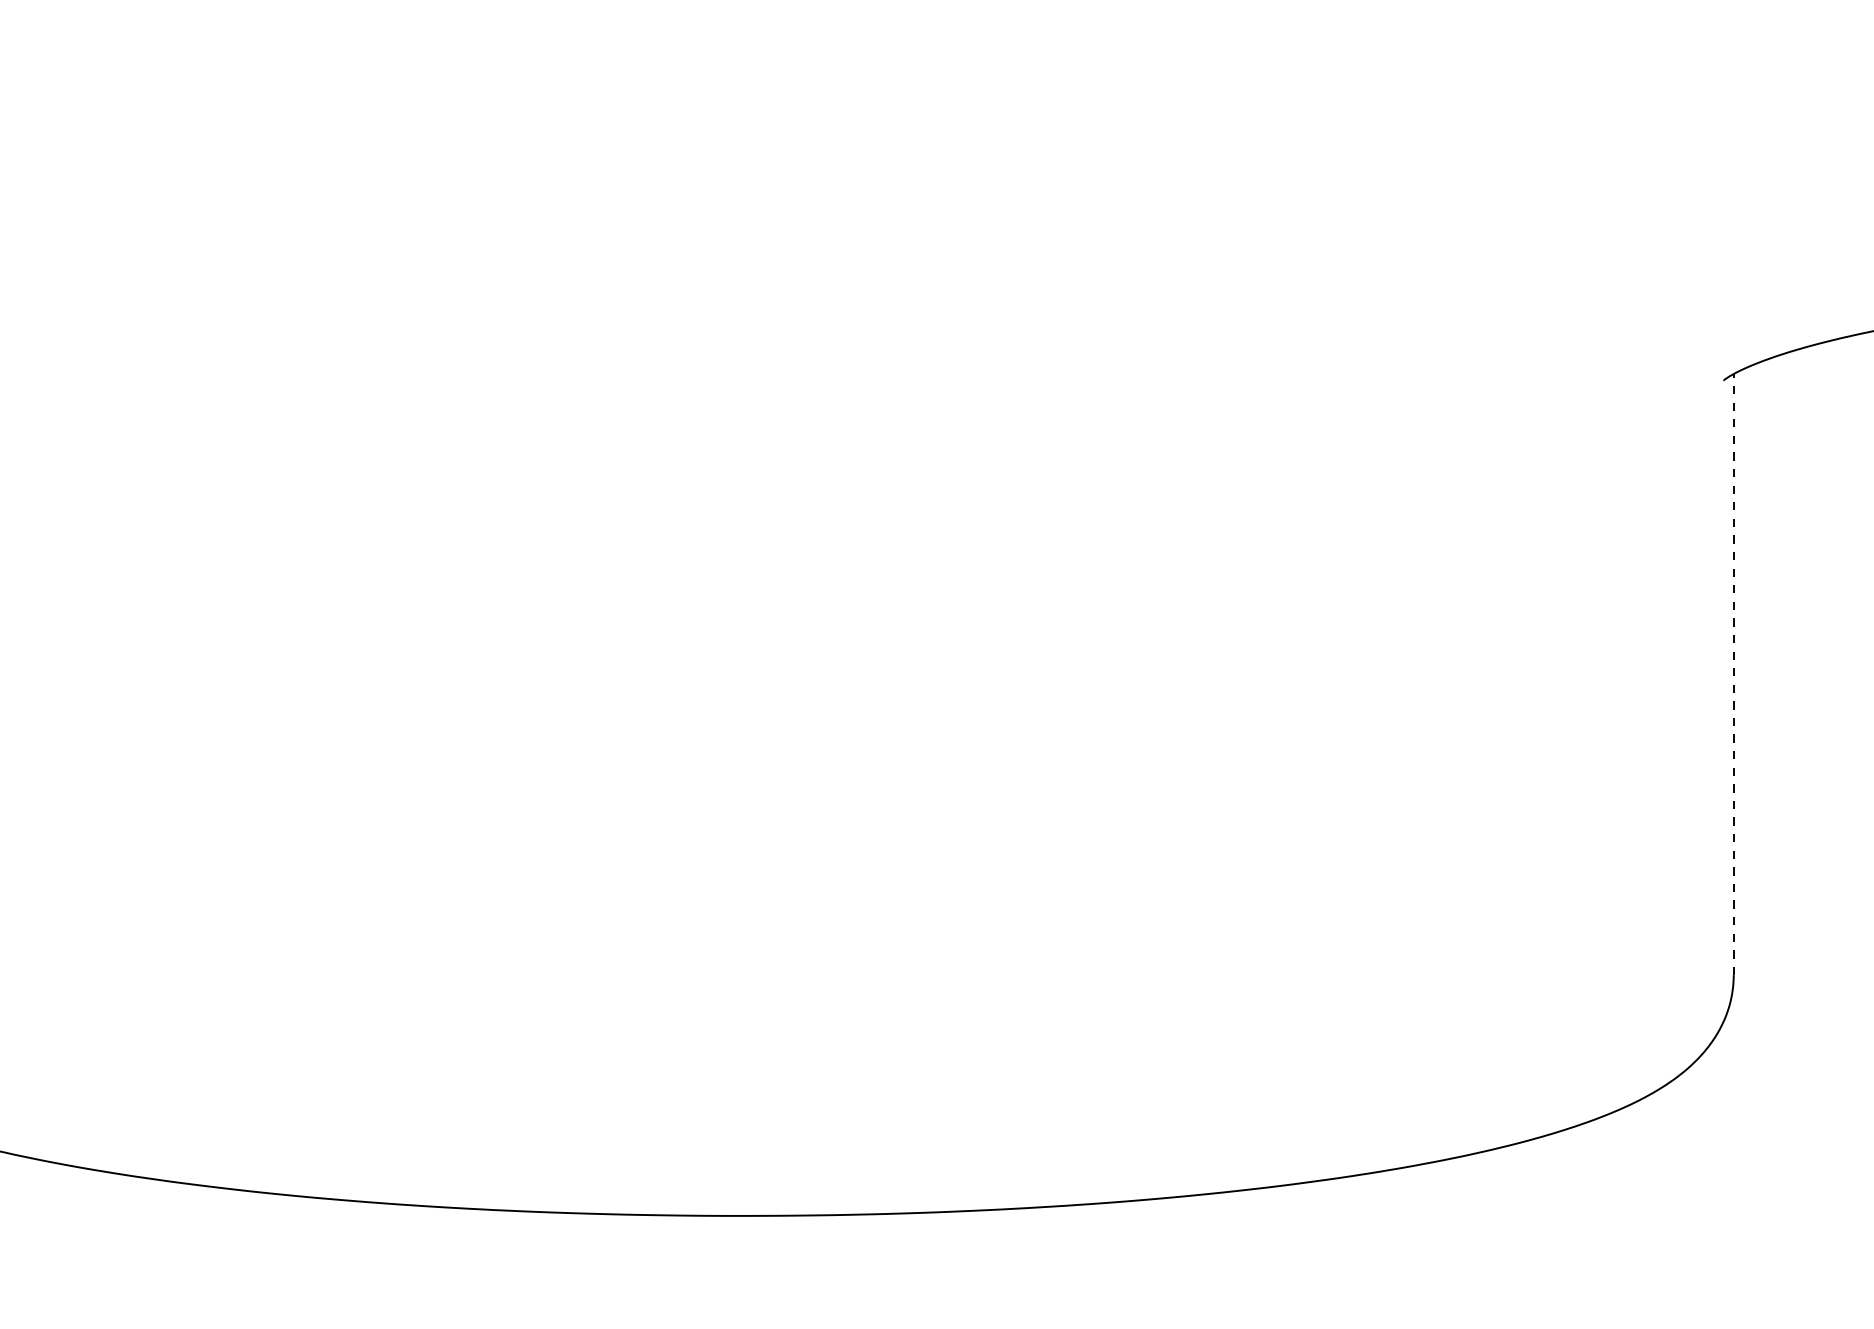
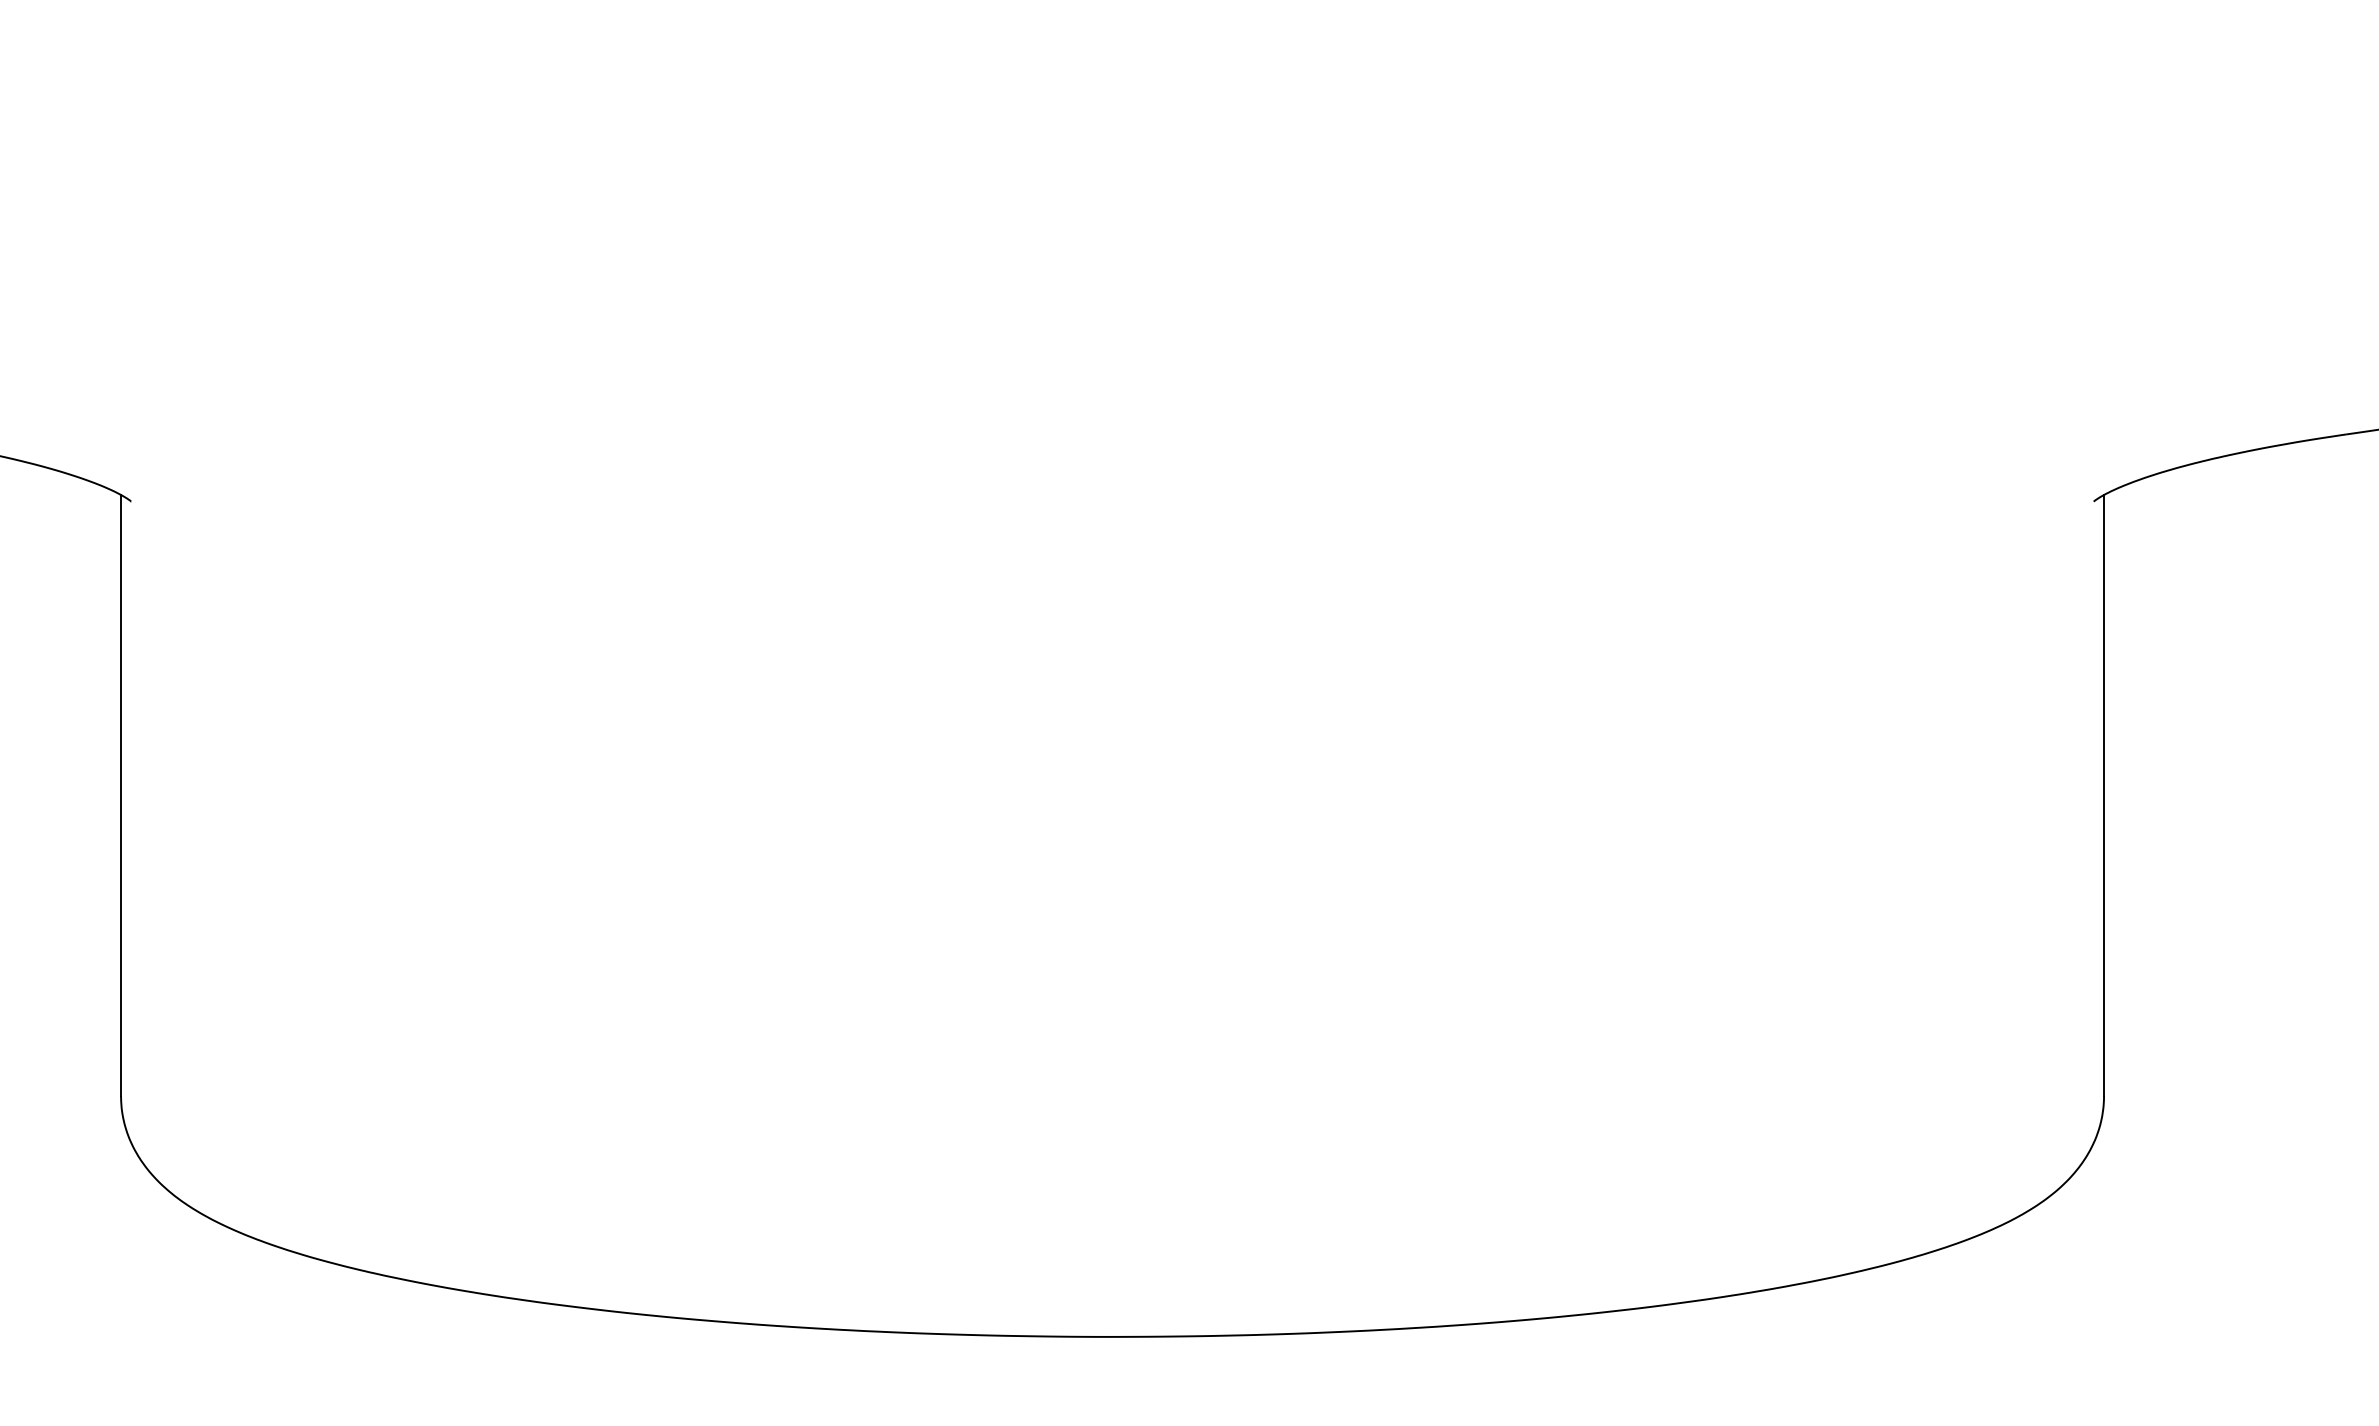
line: (1734, 674) -> (2104, 795), dashed -> solid

